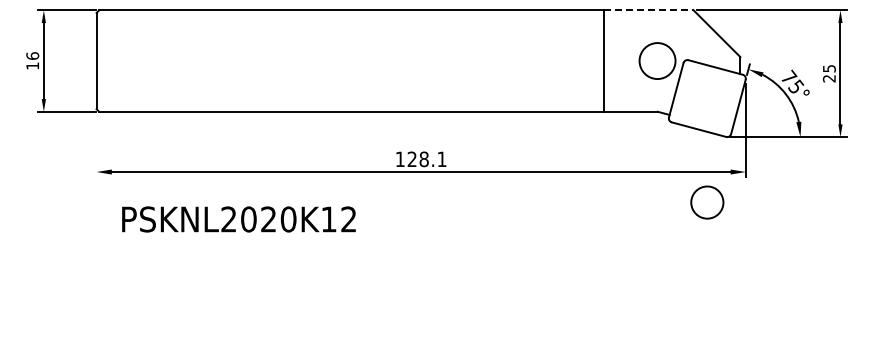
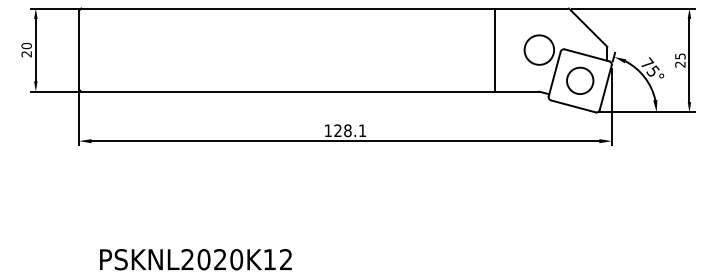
line: (648, 10) -> (531, 8), dashed -> solid
text: (32, 60) -> (26, 49), 16 -> 20
line: (96, 145) -> (79, 119), added
circle: (707, 202) -> (580, 80), moved
text: (238, 219) -> (195, 259), moved

